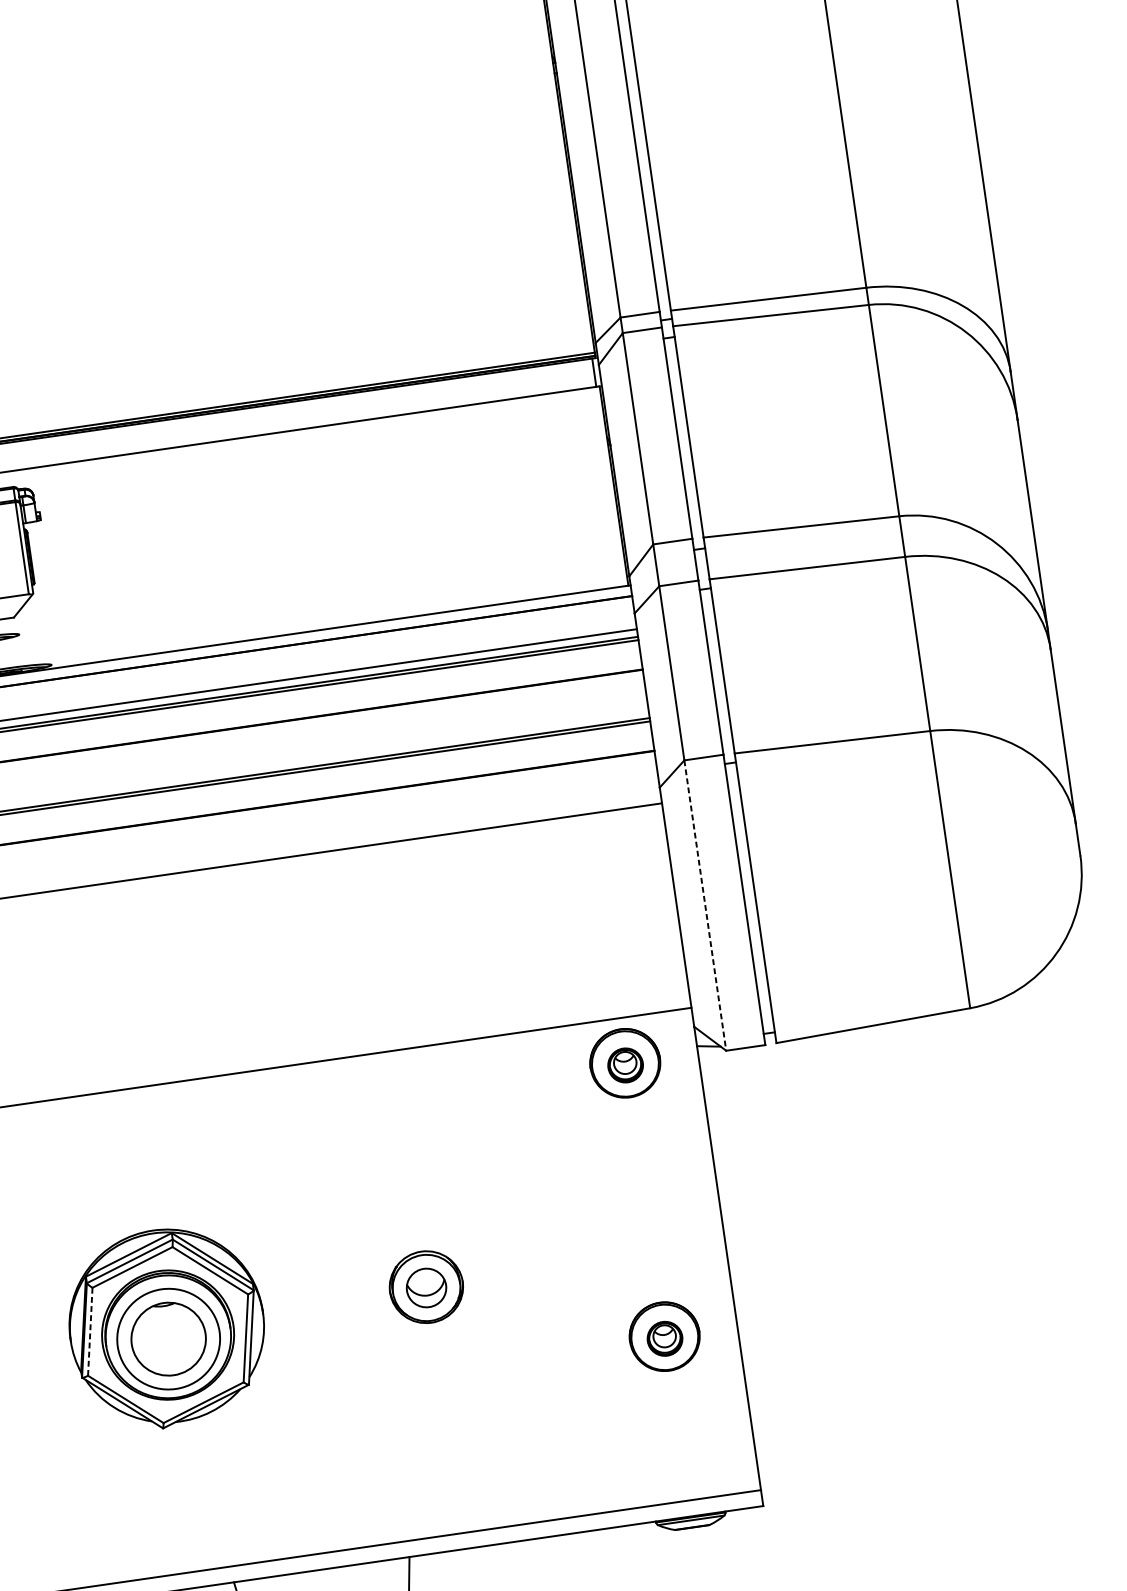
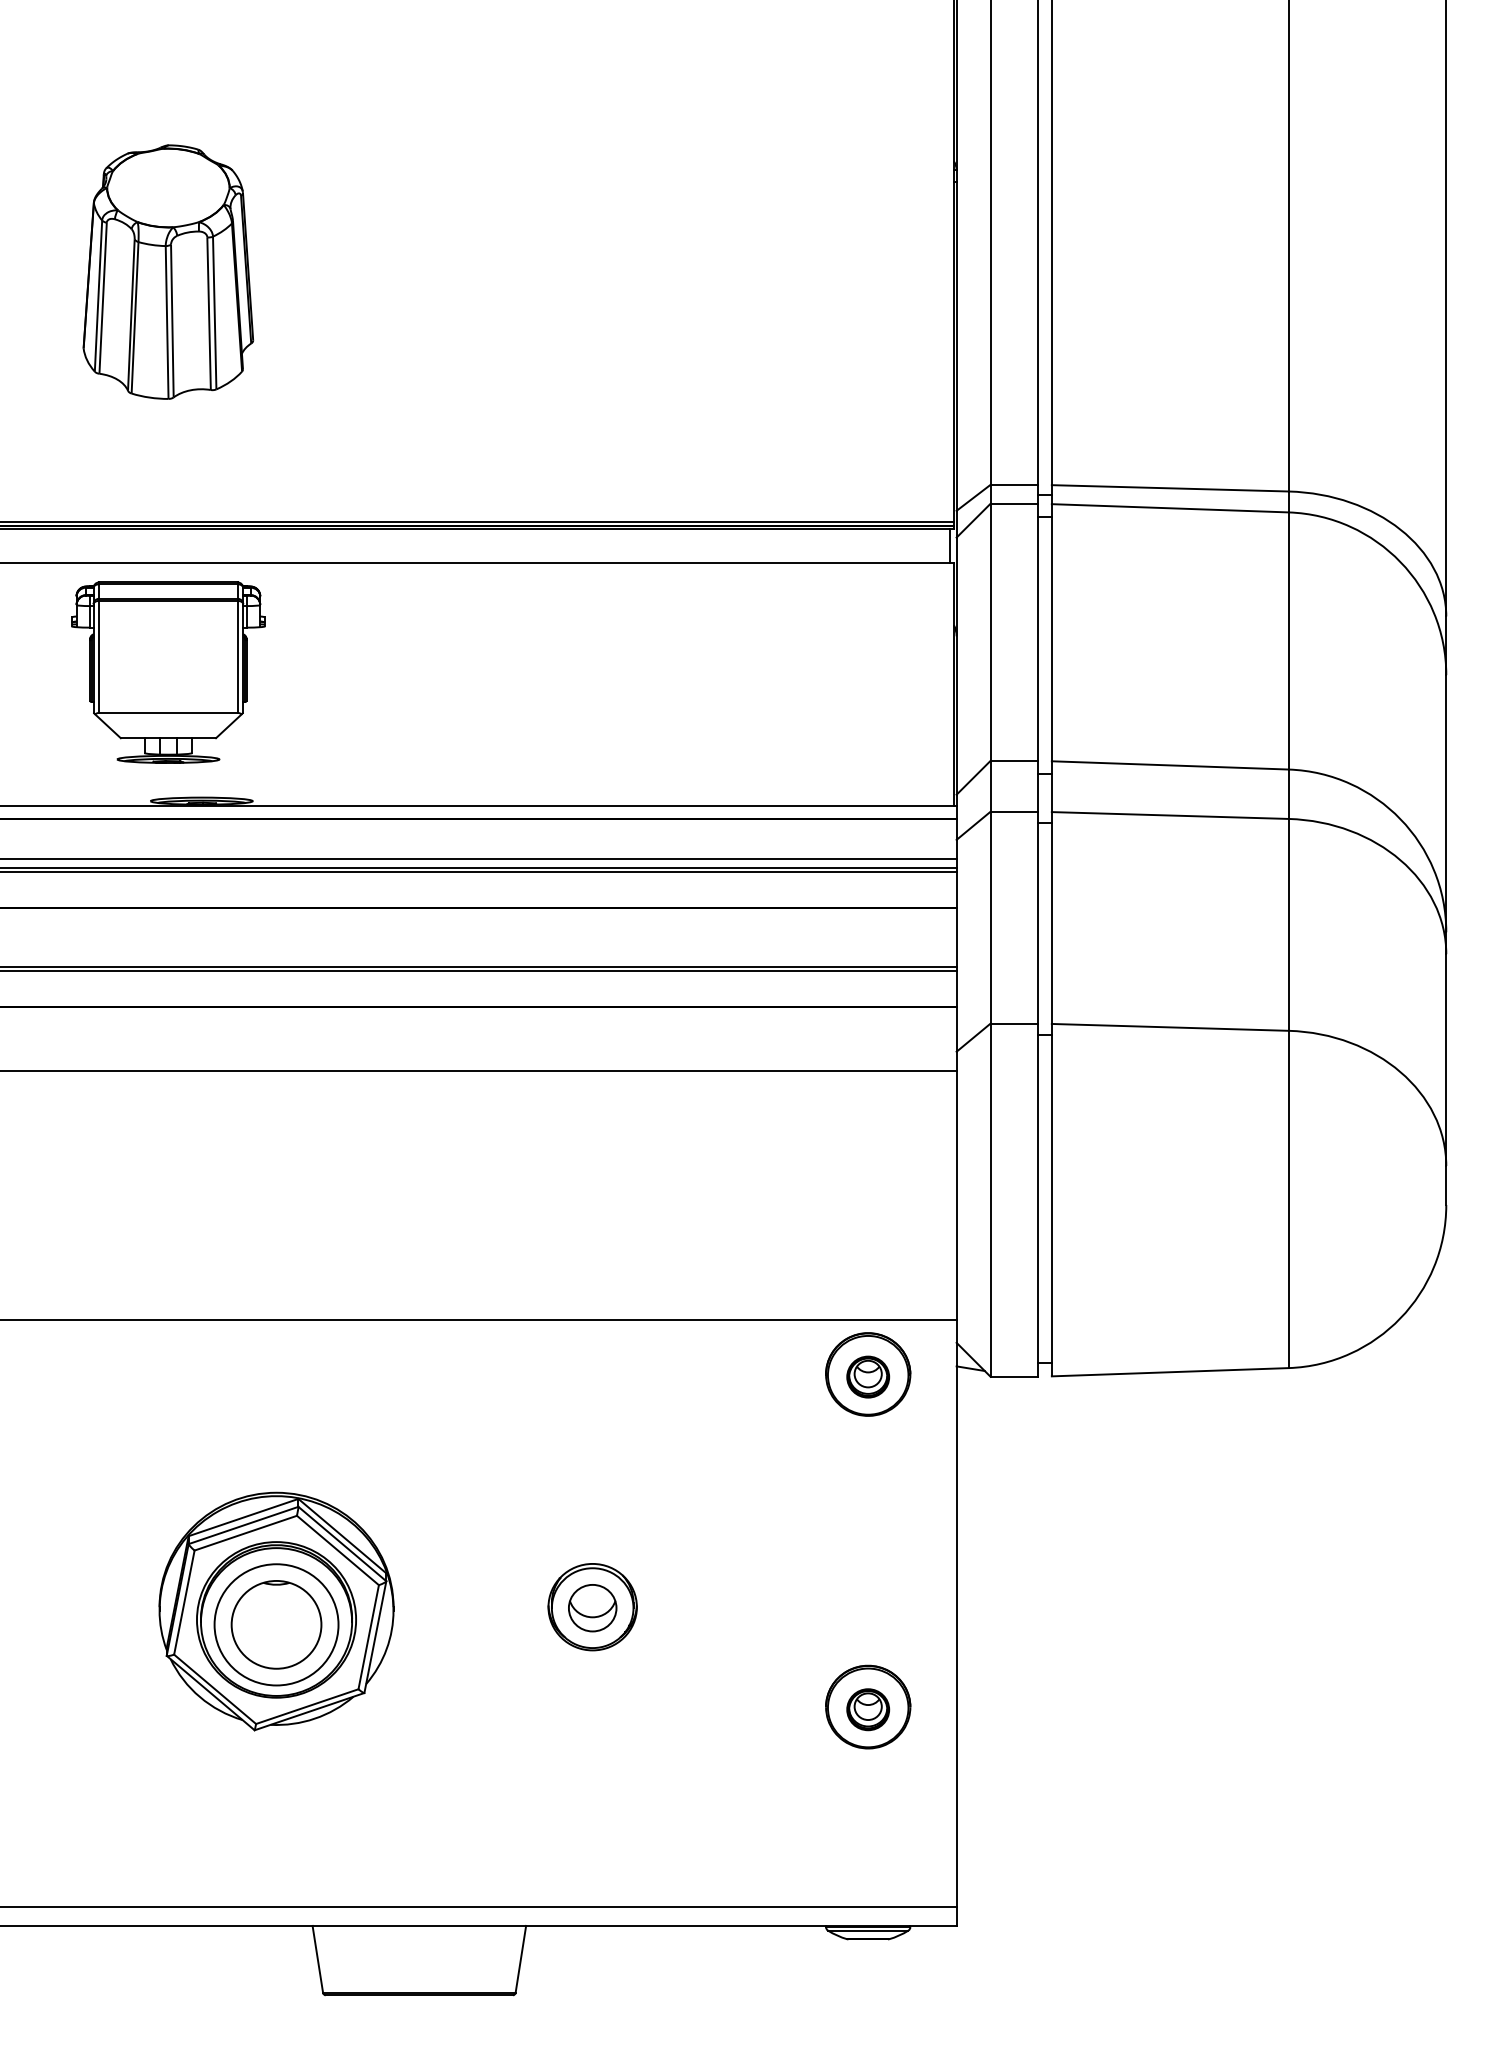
line: (705, 905) -> (990, 1200), dashed -> solid
line: (90, 1331) -> (184, 1602), dashed -> solid

